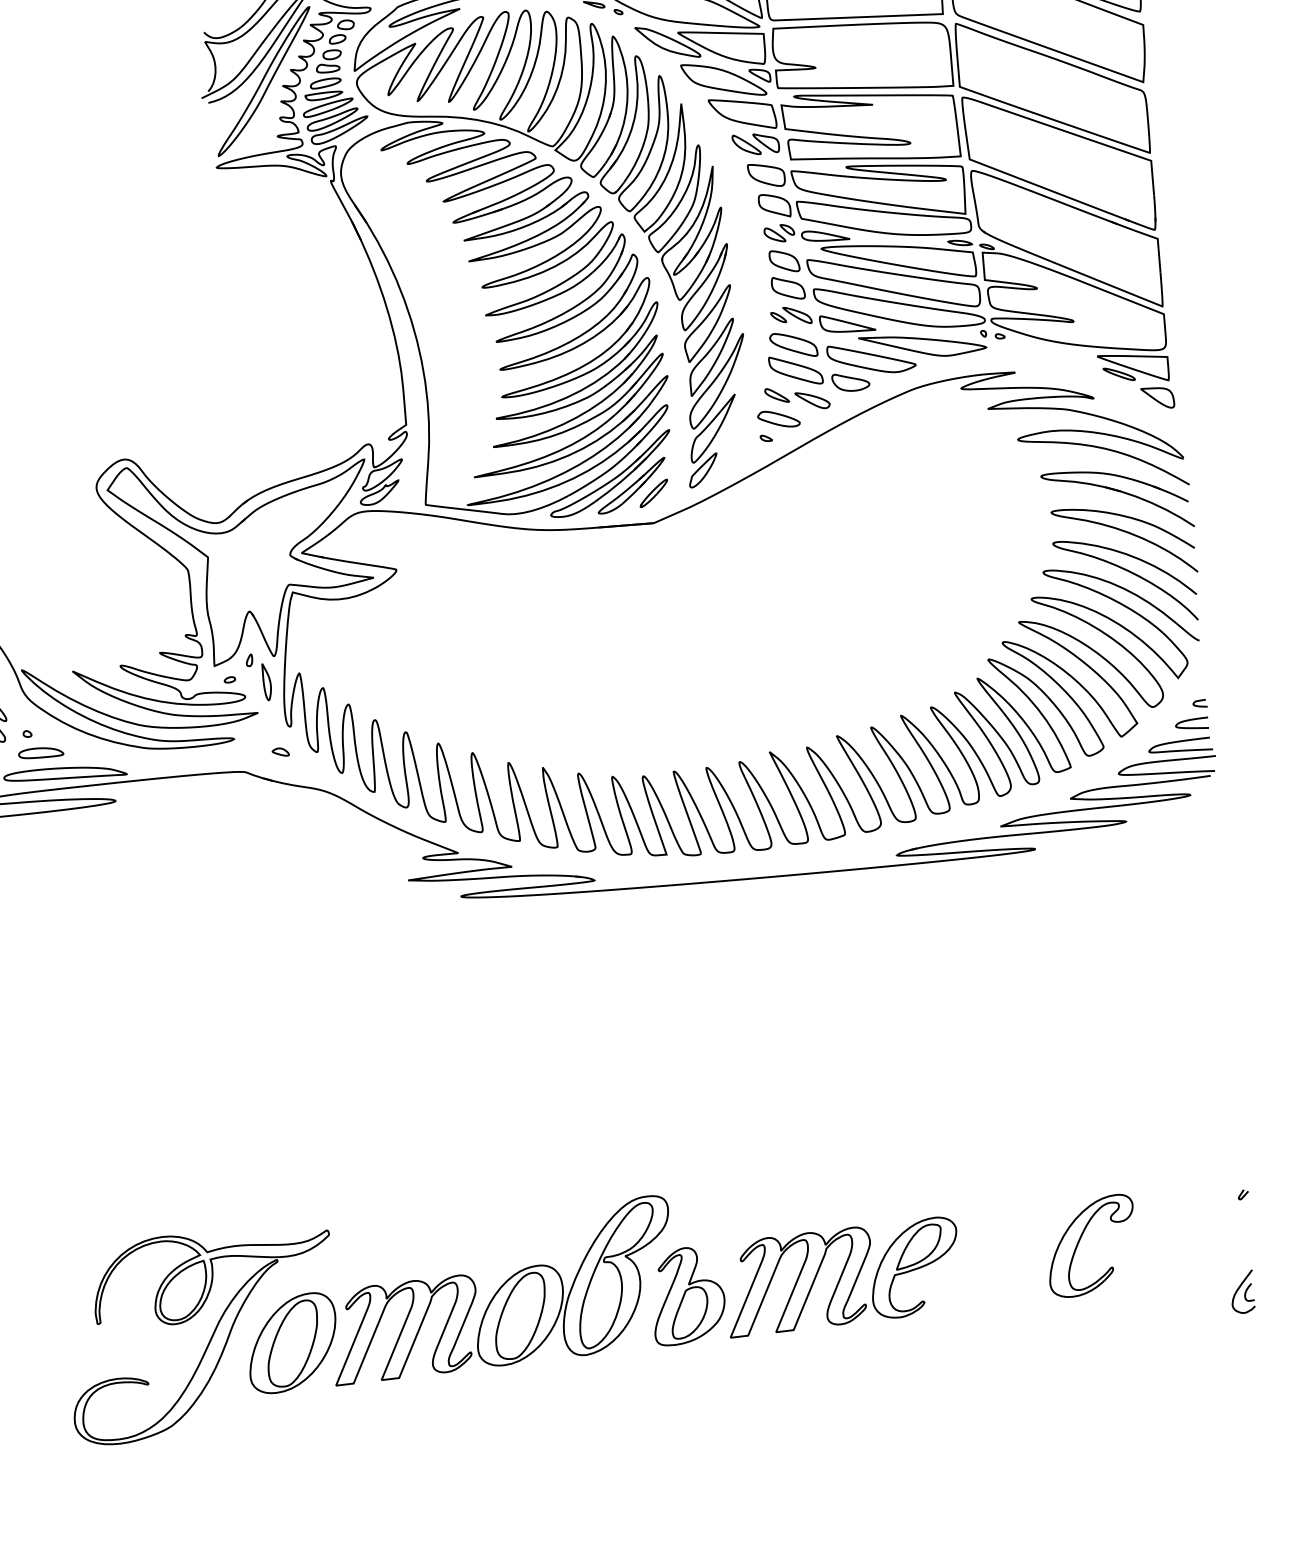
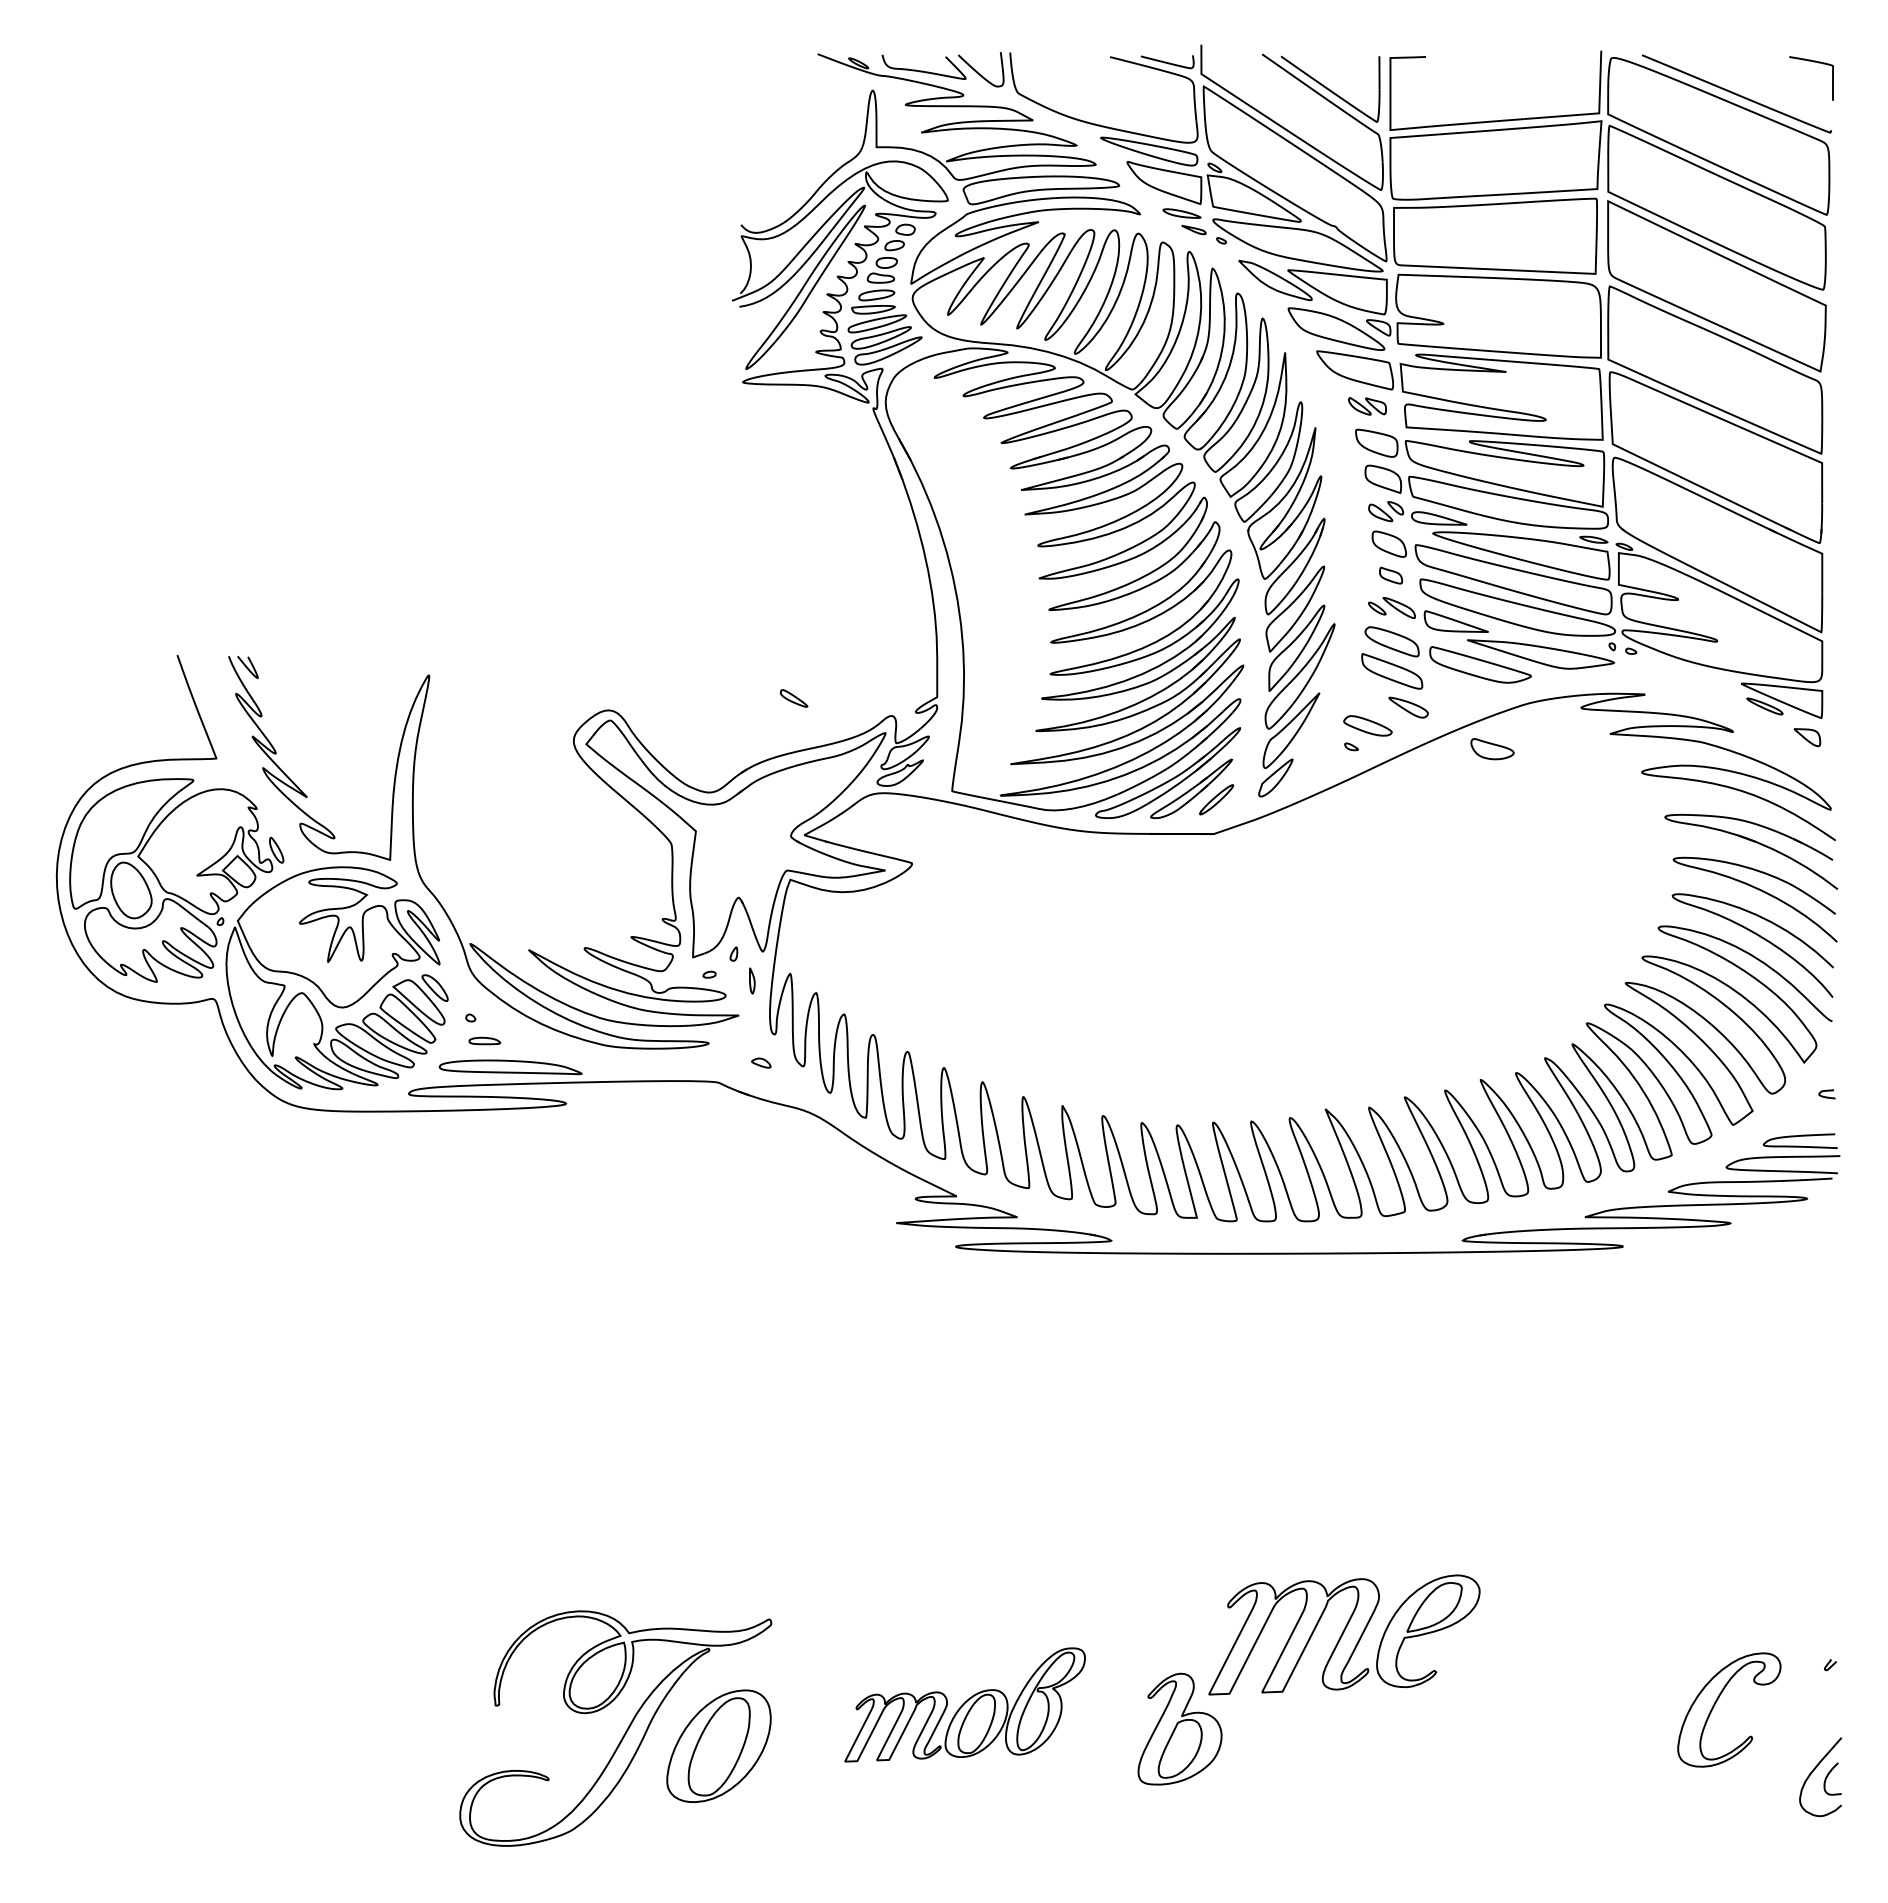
part: (755, 144) -> (1367, 406), size x0.7
part: (787, 288) -> (1390, 575), size x0.6
part: (850, 382) -> (1492, 749), moved
part: (776, 395) -> (793, 698), moved
part: (1158, 398) -> (1807, 737), size x0.7
part: (267, 681) -> (752, 980), size x0.6
curve: (1189, 721) -> (1813, 1113), removed
part: (40, 752) -> (484, 1040), size x0.6
part: (1080, 1241) -> (1716, 1703), moved
part: (842, 1276) -> (1344, 1634), moved
part: (500, 1289) -> (964, 1704), size x0.6
part: (1241, 1292) -> (1819, 1777), size x1.6

